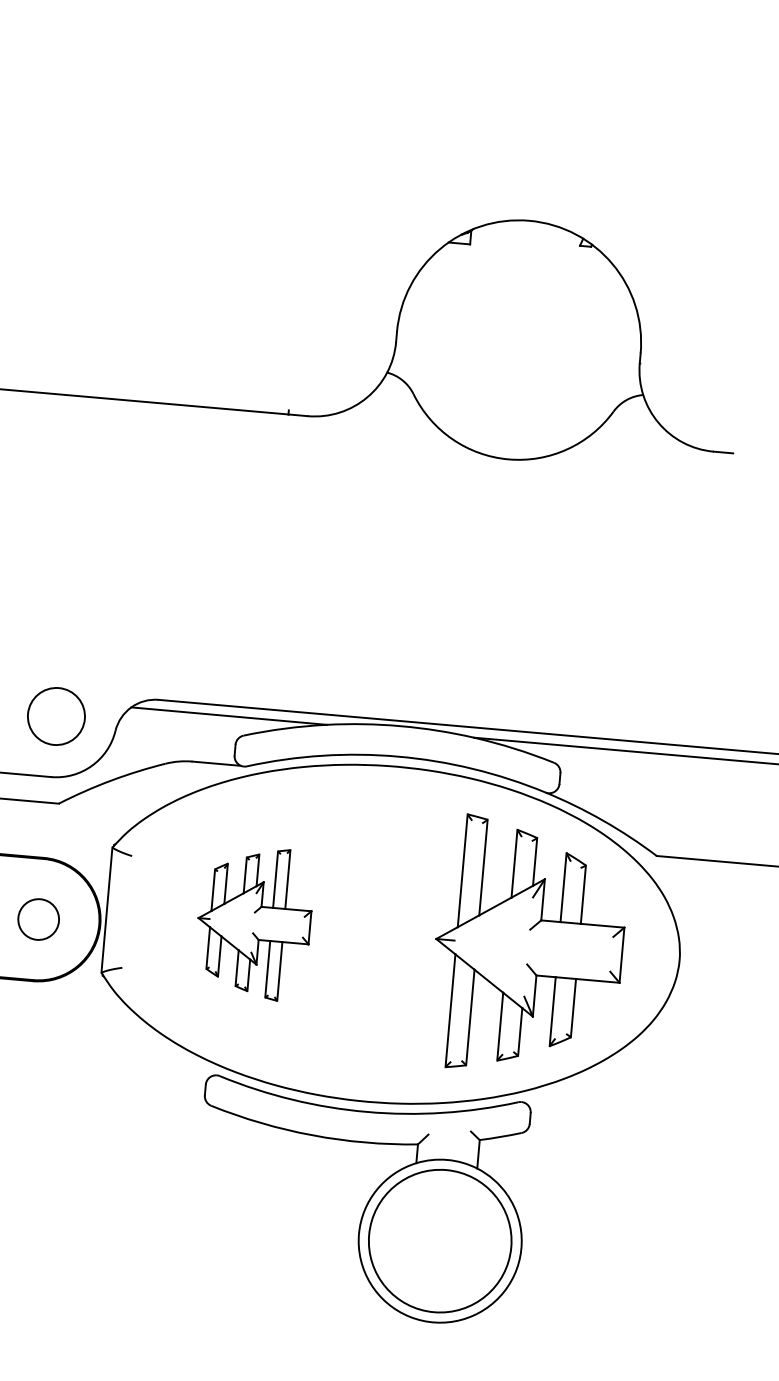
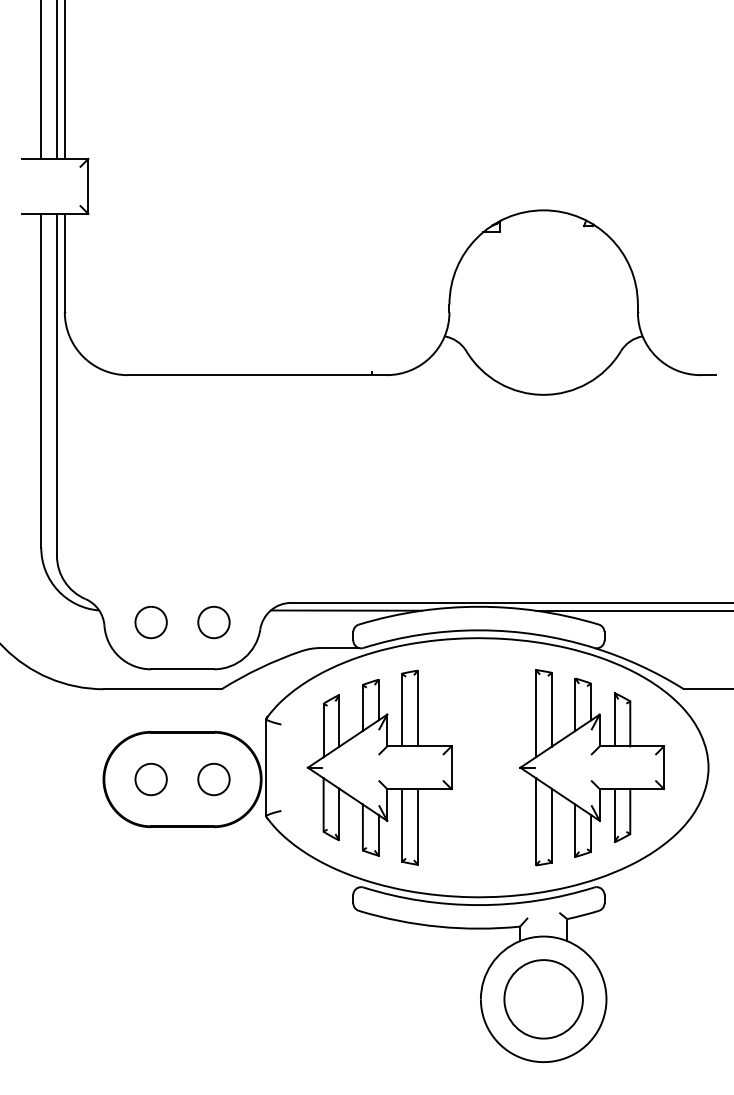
circle: (55, 716) -> (213, 622), size x0.71
part: (254, 922) -> (379, 767), size x1.67
circle: (439, 1241) -> (543, 999), size x0.71

